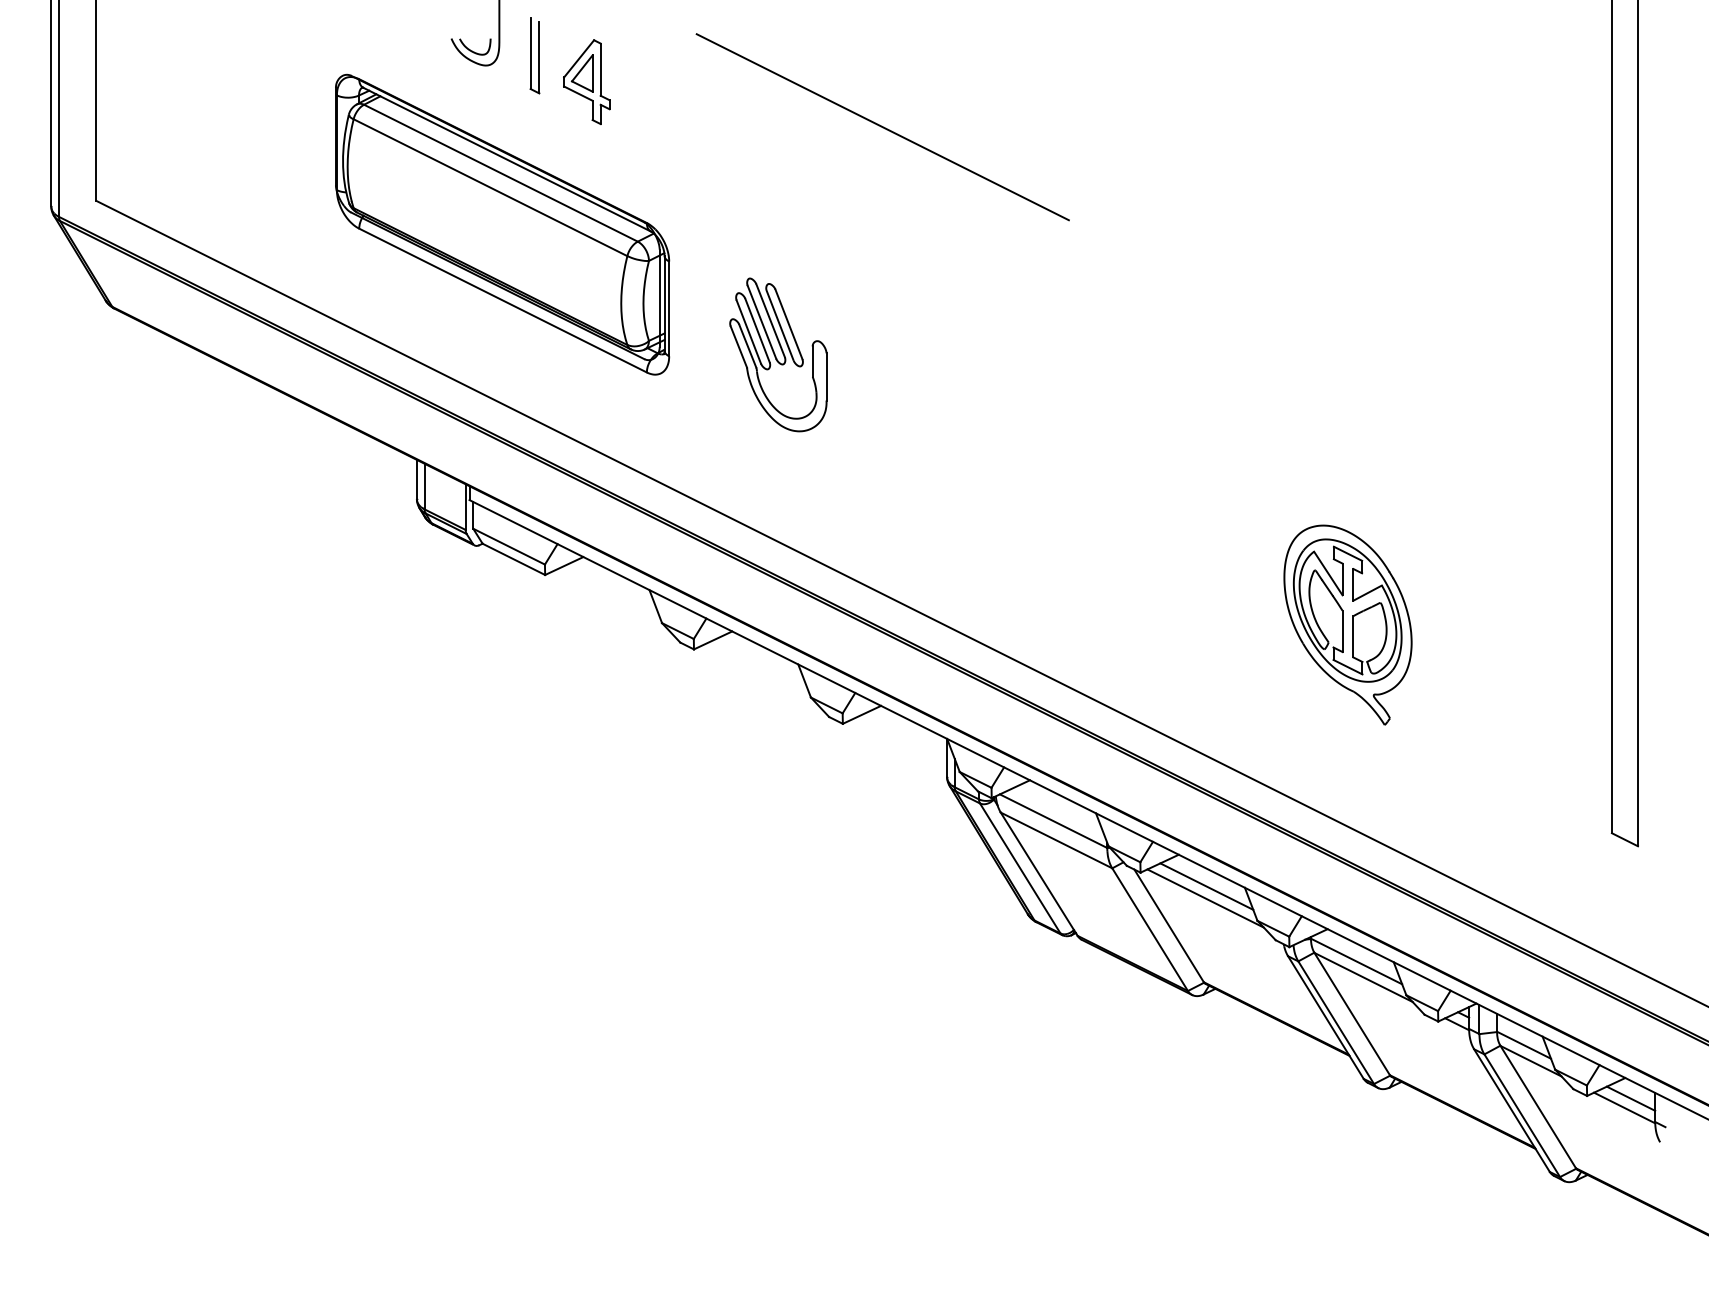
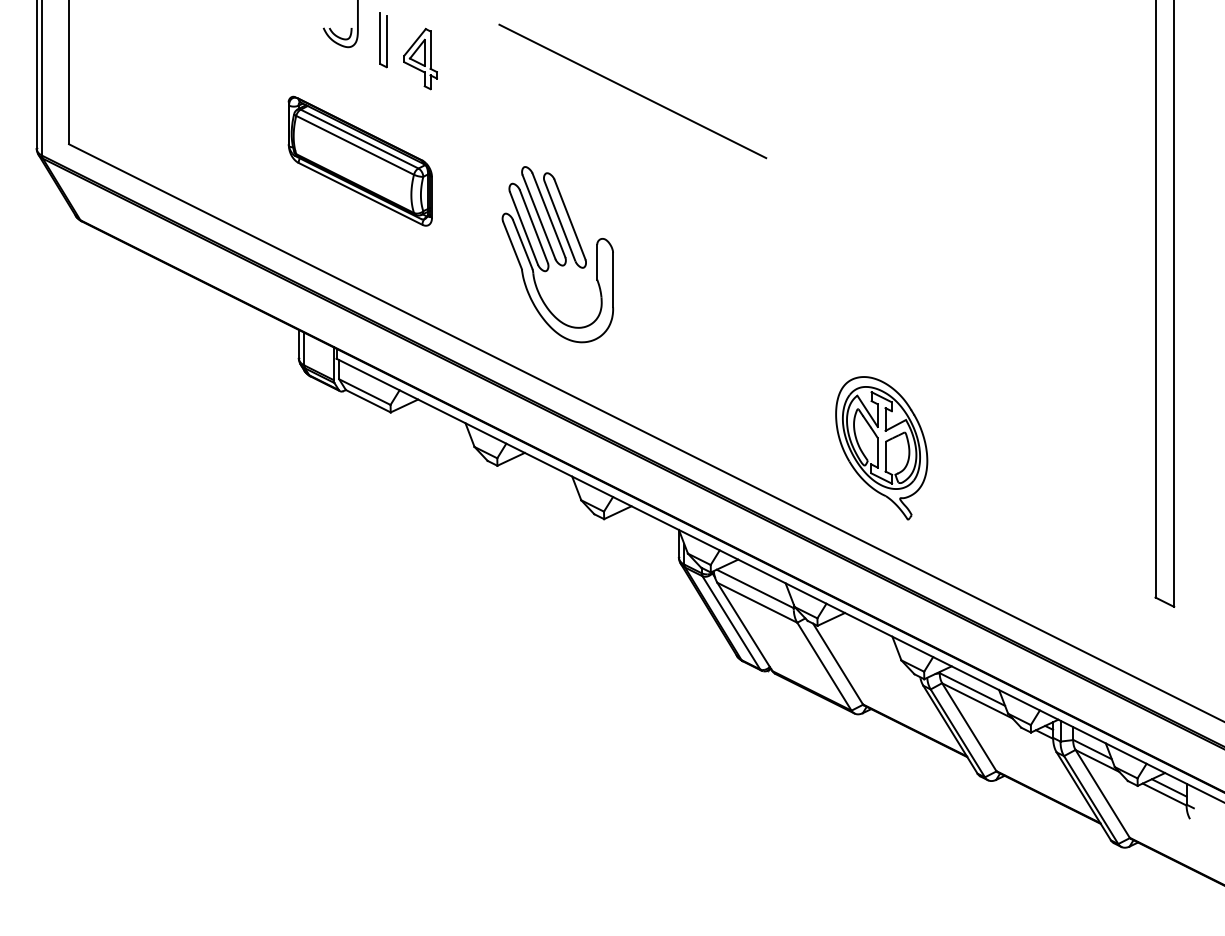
part: (502, 224) -> (360, 161), size x0.6
part: (778, 354) -> (558, 254), size x1.6
part: (1347, 624) -> (881, 447), moved
line: (1206, 886) -> (864, 635), removed
line: (1205, 898) -> (864, 644), removed

